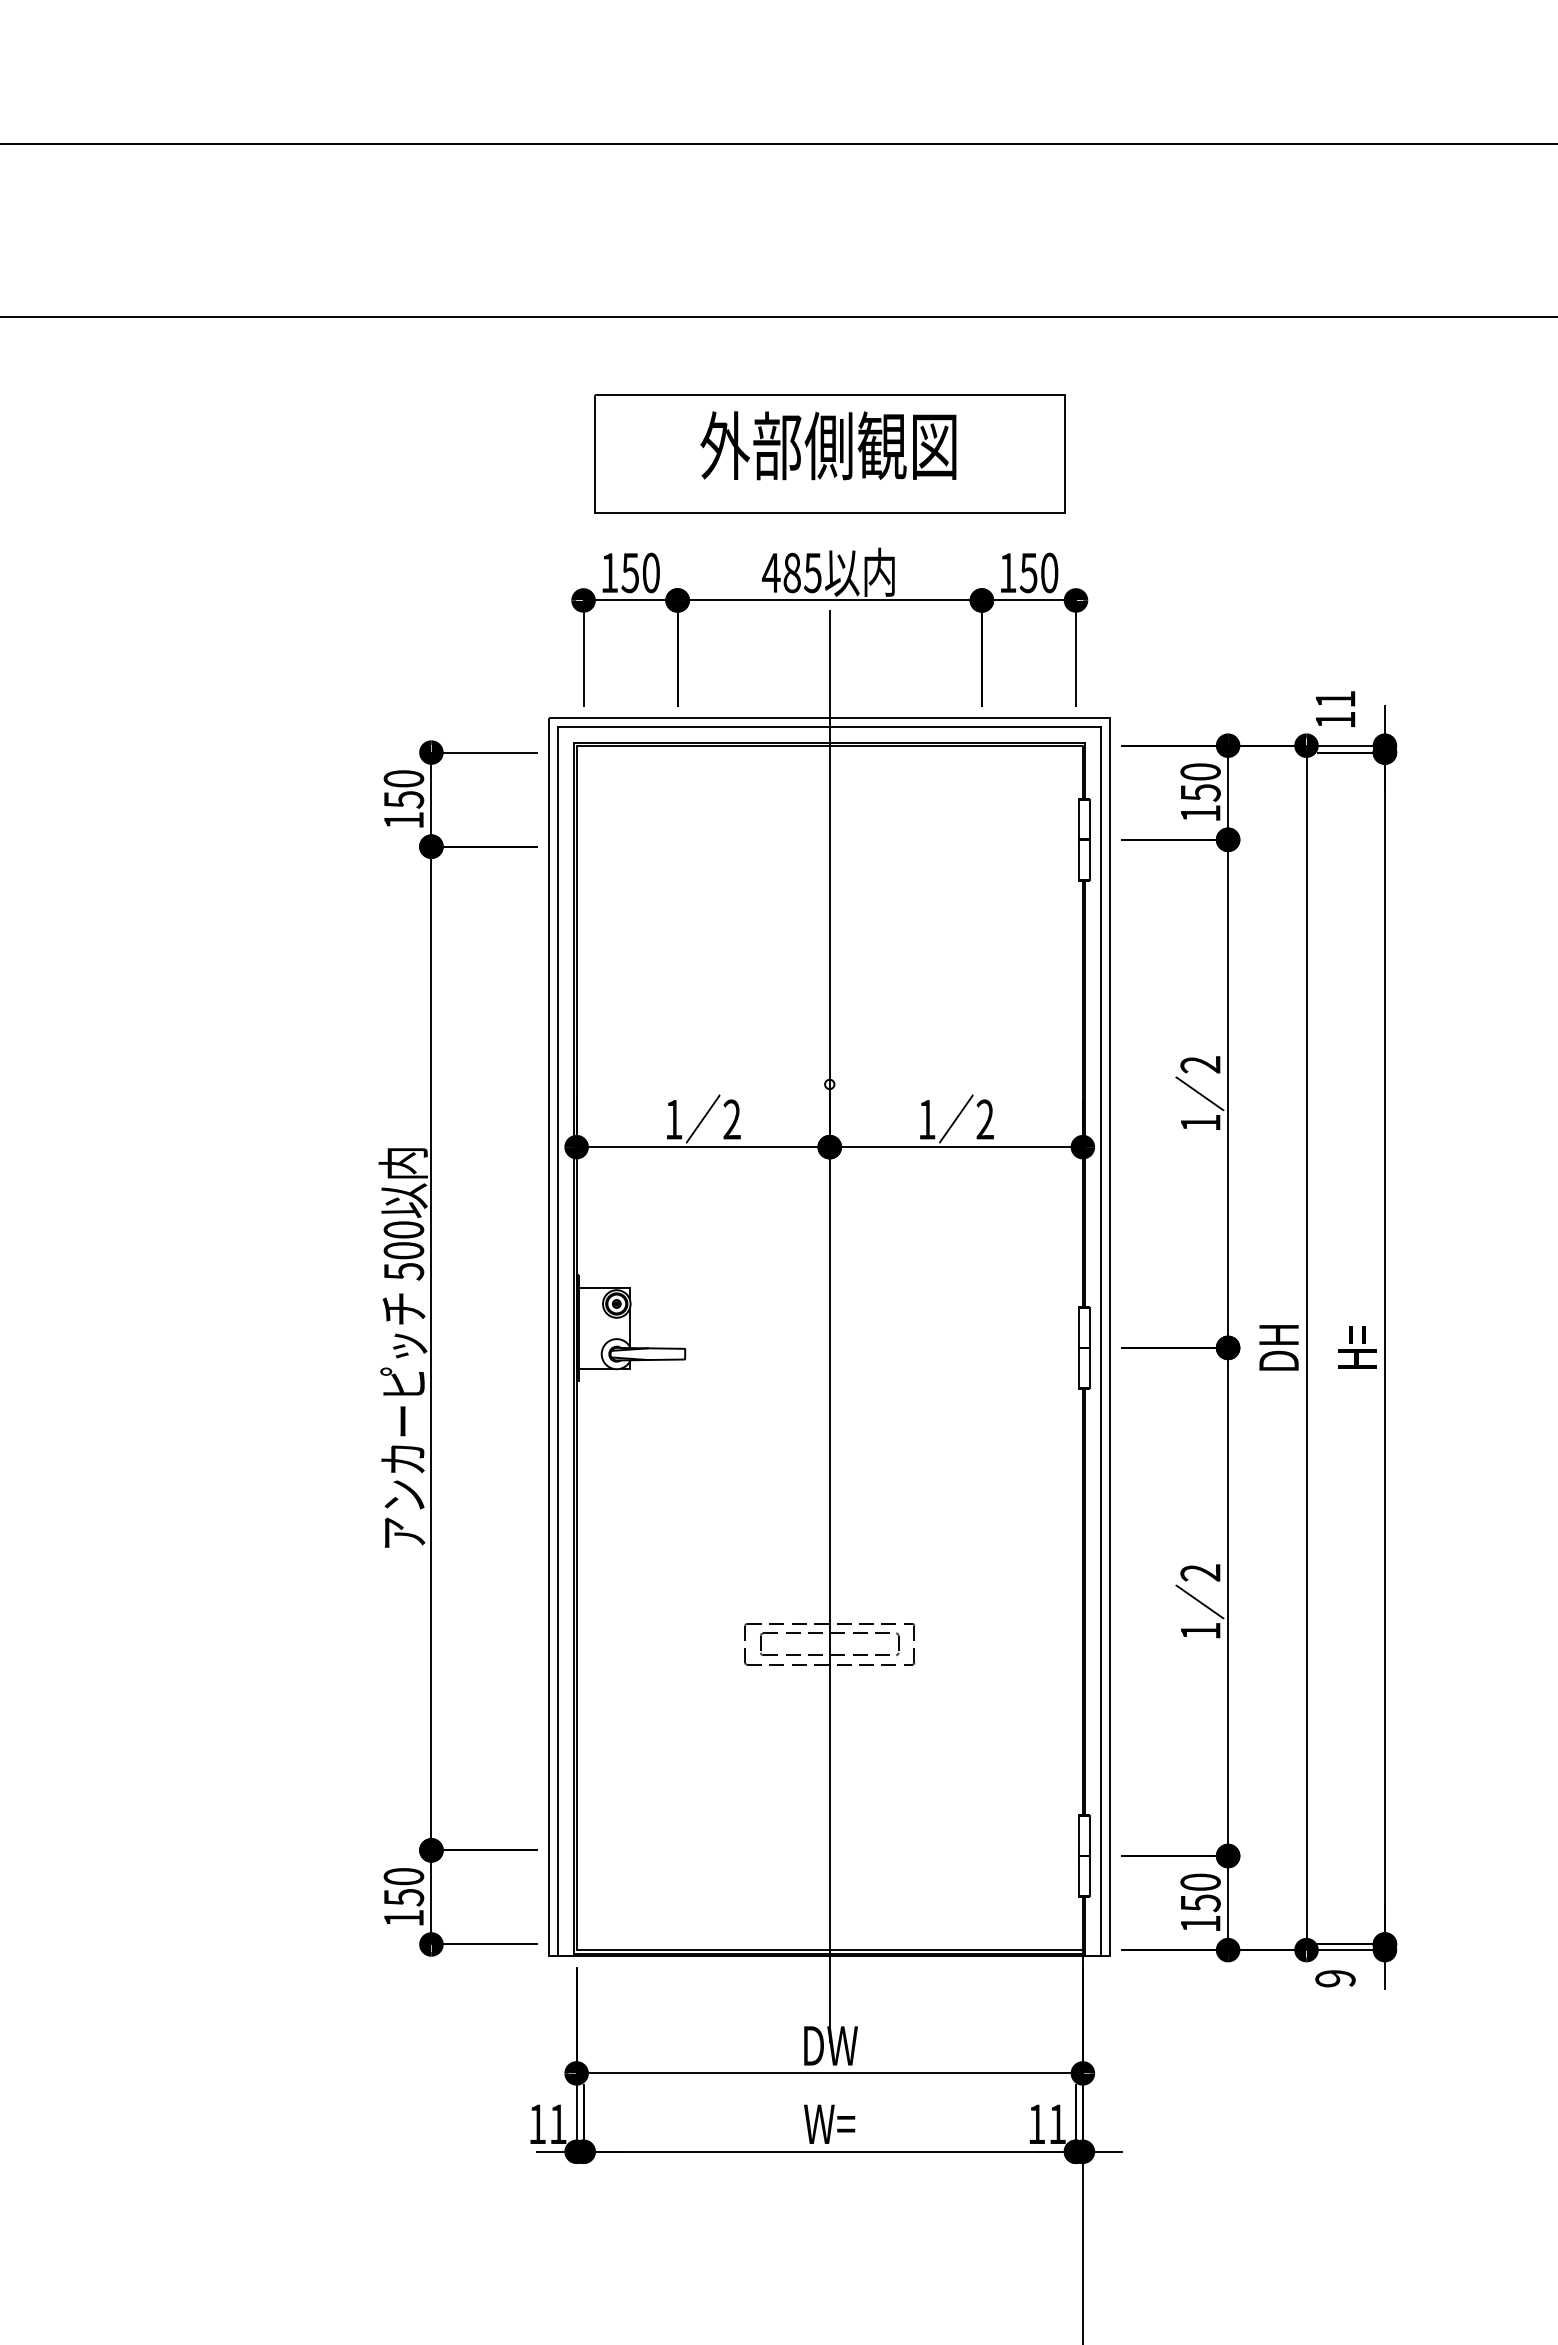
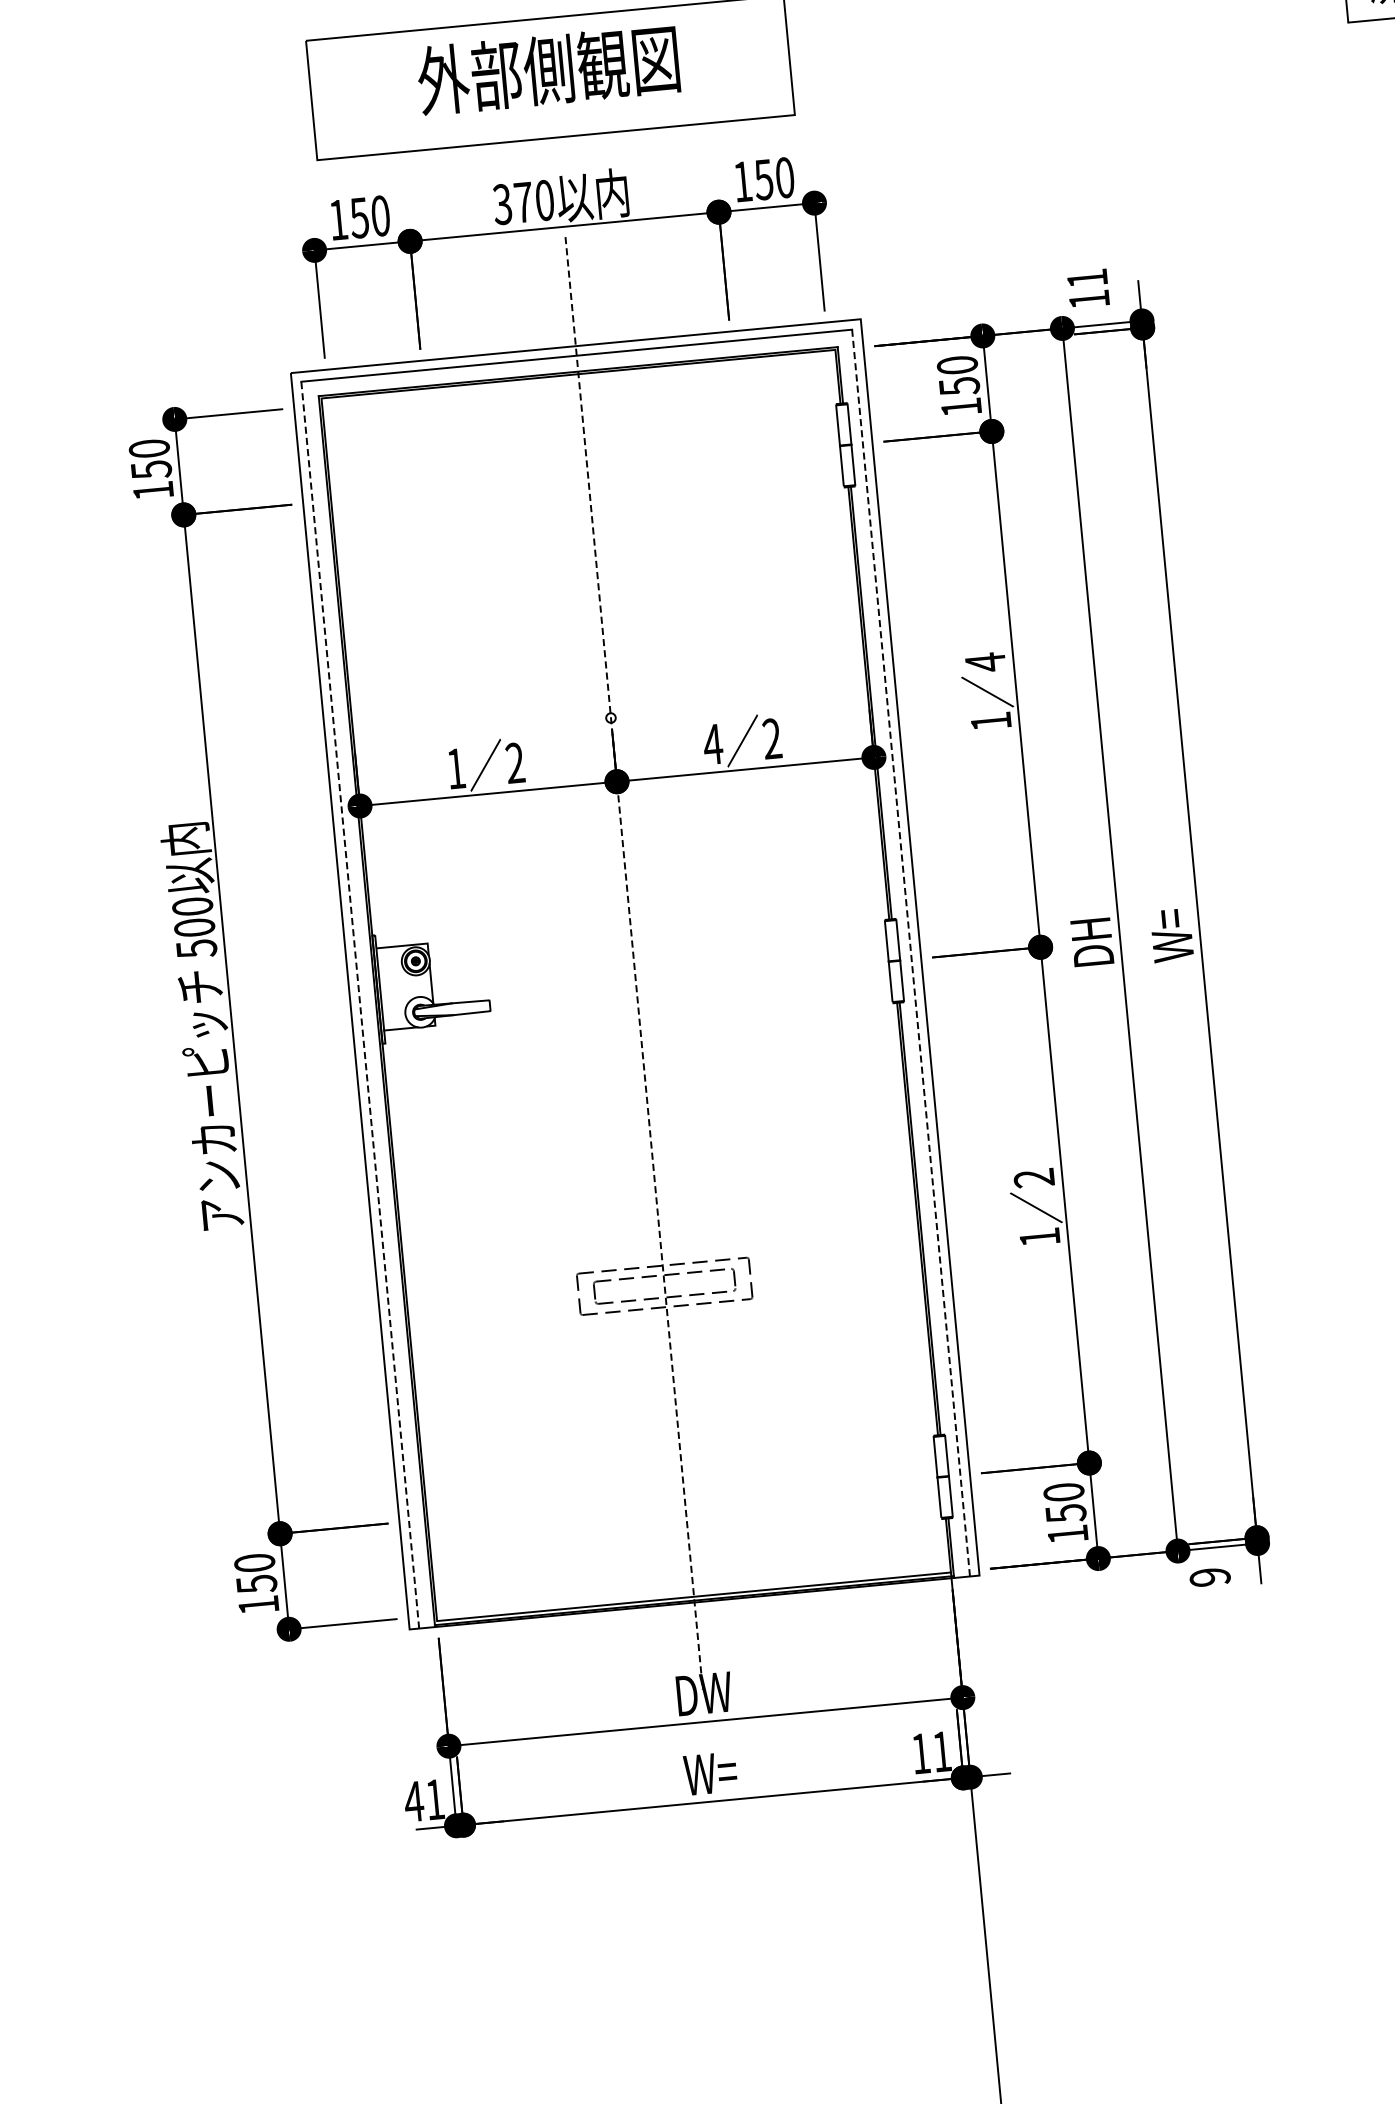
text: (791, 572) -> (523, 202), 485 -> 370
text: (1200, 1064) -> (985, 662), 2 -> 4
text: (926, 1119) -> (712, 744), 1 -> 4
line: (829, 1326) -> (633, 963), solid -> dashed
line: (558, 1341) -> (360, 1005), solid -> dashed
line: (1101, 1342) -> (911, 953), solid -> dashed
text: (1357, 1348) -> (1172, 935), H= -> W=
text: (537, 2123) -> (414, 1800), 11 -> 41

